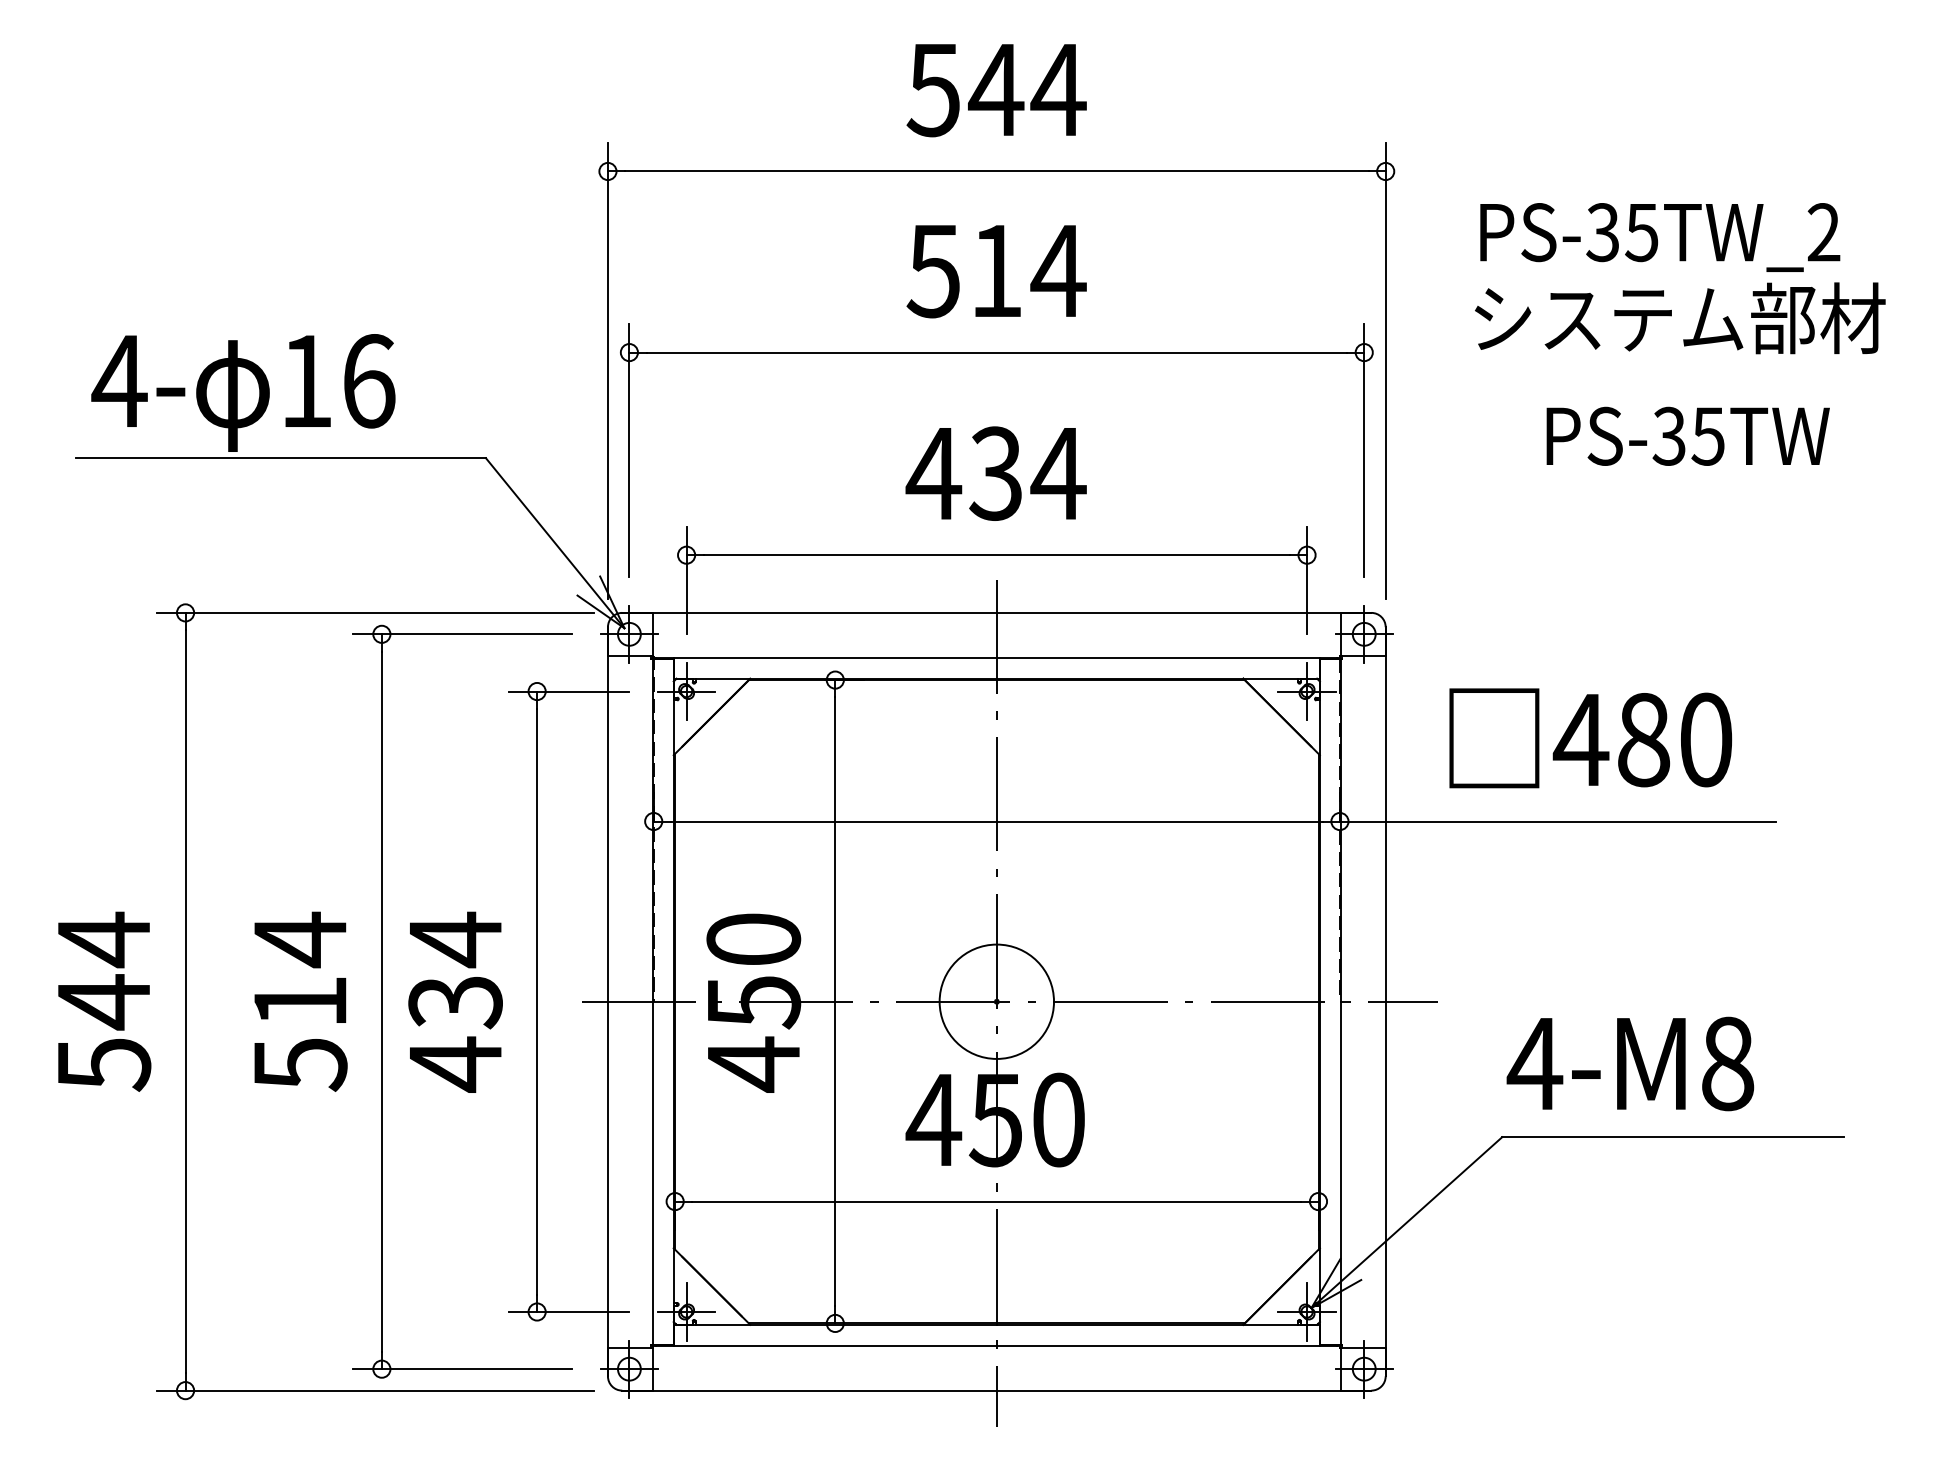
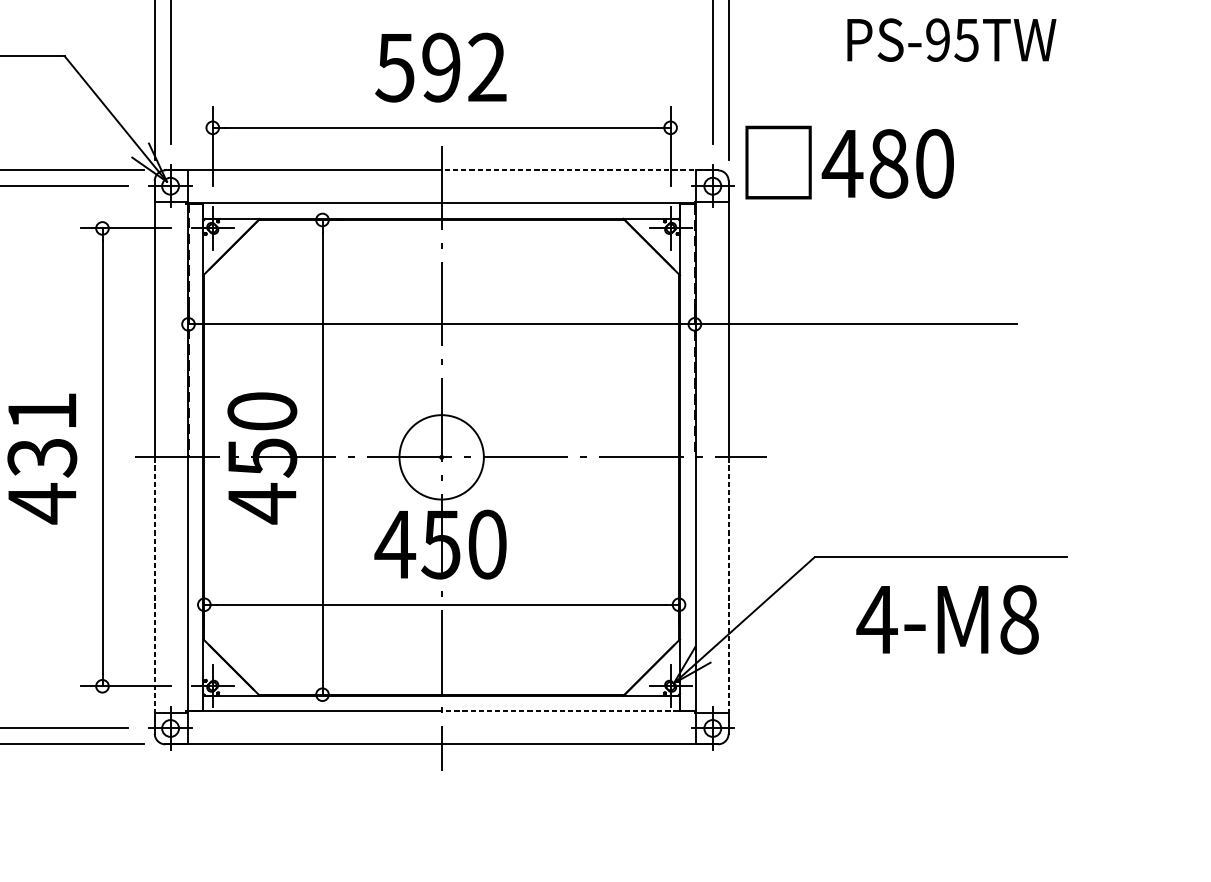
text: (1668, 436) -> (937, 40), PS-35TW -> PS-95TW
text: (995, 473) -> (440, 67), 434 -> 592
line: (1183, 612) -> (579, 170), solid -> dashed
text: (1590, 738) -> (849, 162), moved
text: (455, 939) -> (42, 411), 434 -> 431
text: (1630, 1063) -> (947, 619), moved
line: (607, 1189) -> (154, 595), solid -> dashed
line: (1385, 1189) -> (728, 595), solid -> dashed
line: (1168, 1346) -> (568, 711), solid -> dashed

